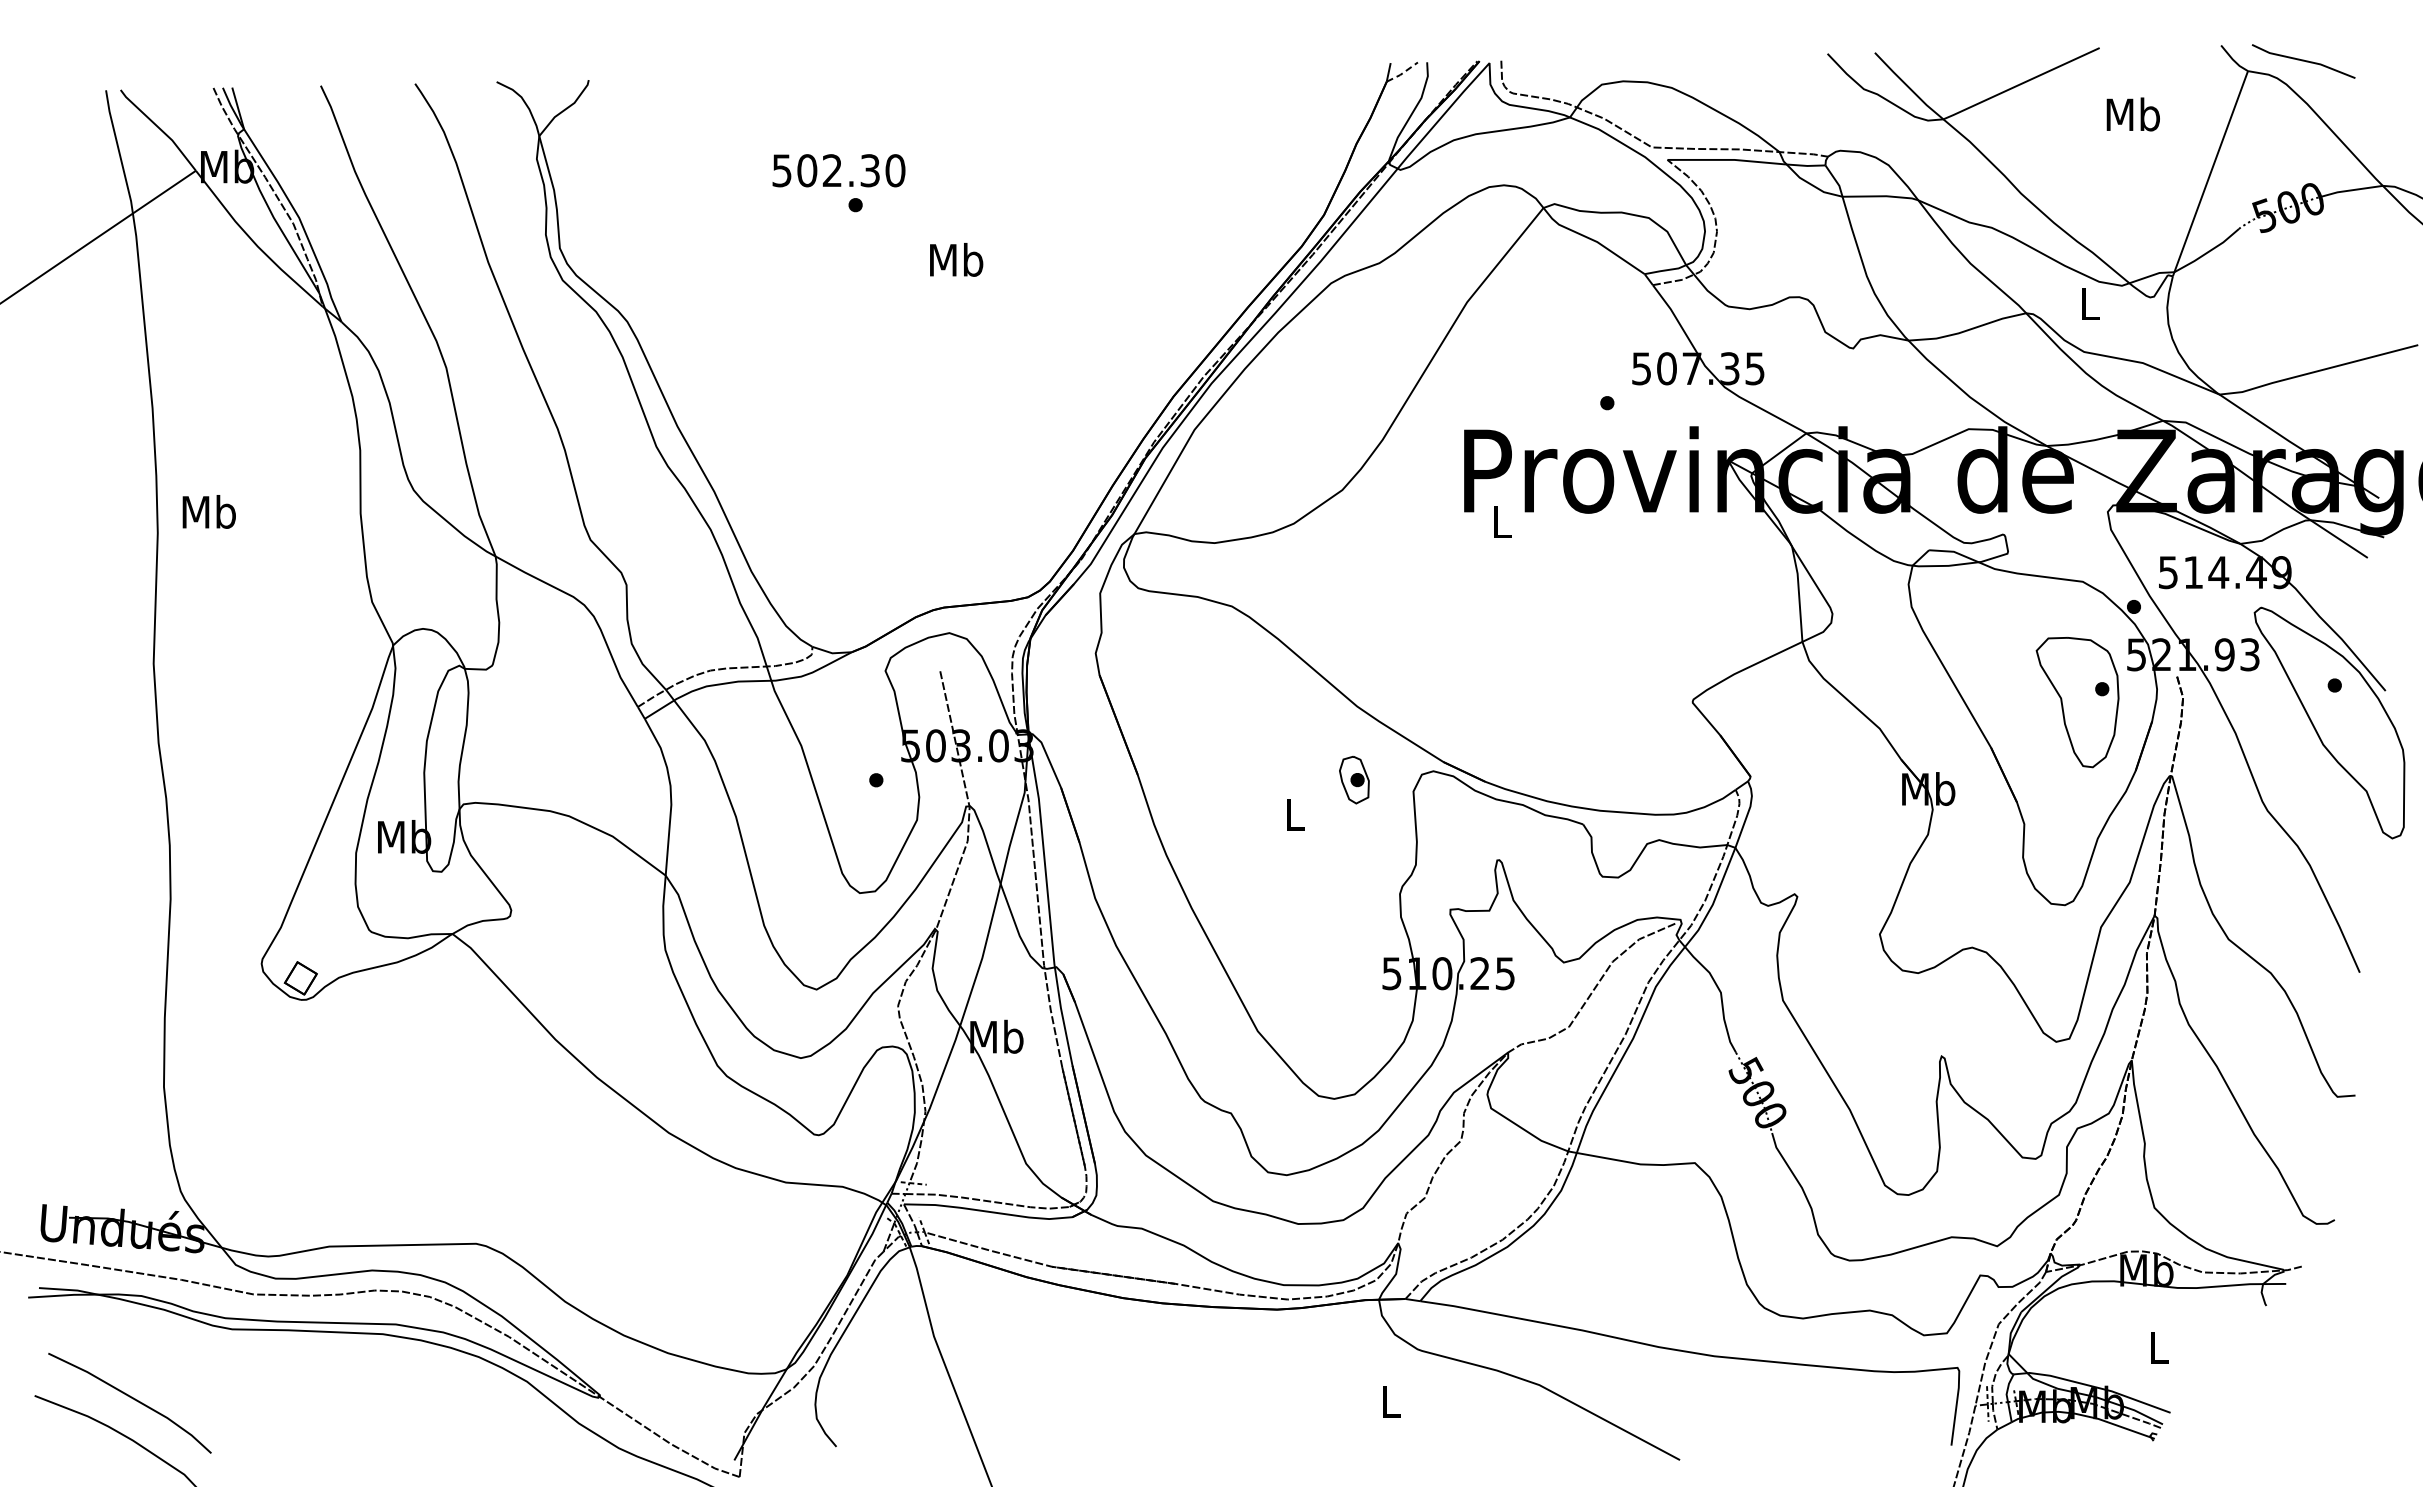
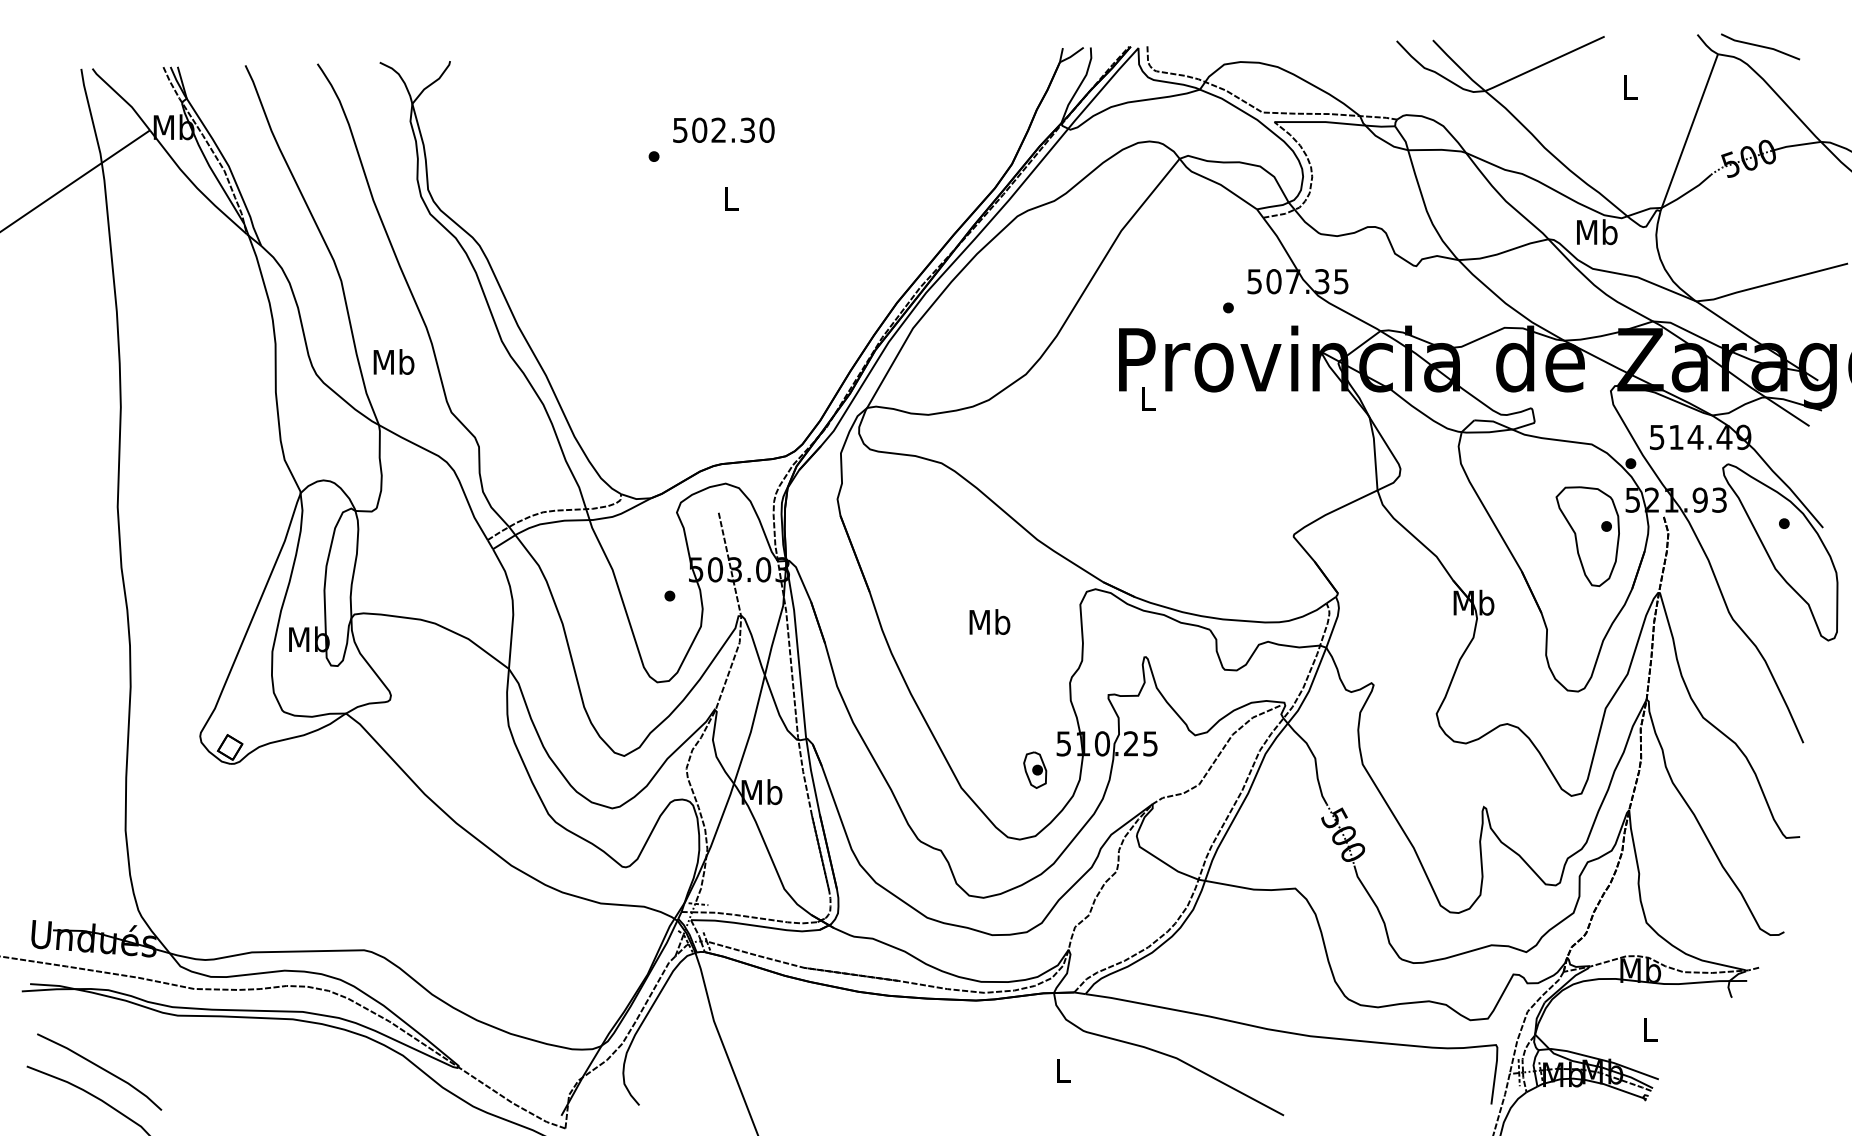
line: (1402, 73) -> (1071, 56), dashed -> solid
text: (2132, 114) -> (1629, 87), Mb -> L
text: (838, 170) -> (723, 130), moved
text: (956, 259) -> (731, 198), Mb -> L
text: (2089, 303) -> (1596, 231), L -> Mb
text: (208, 511) -> (393, 361), moved
part: (1354, 780) -> (1035, 770), moved
text: (1294, 814) -> (989, 622), L -> Mb

